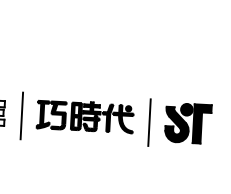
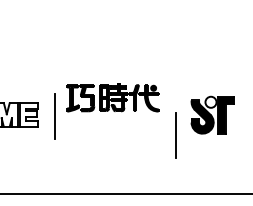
fill: (186, 108) -> (210, 101), removed
part: (84, 116) -> (112, 97), moved
line: (148, 122) -> (175, 135), moved

